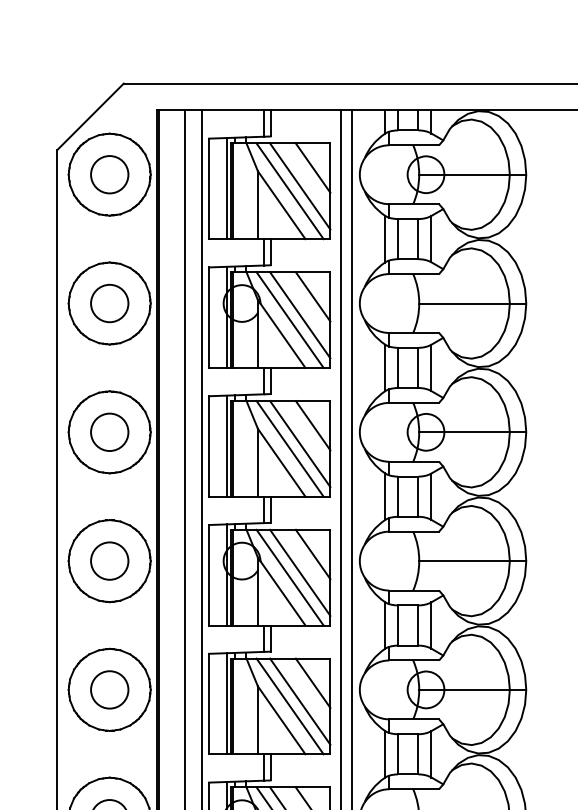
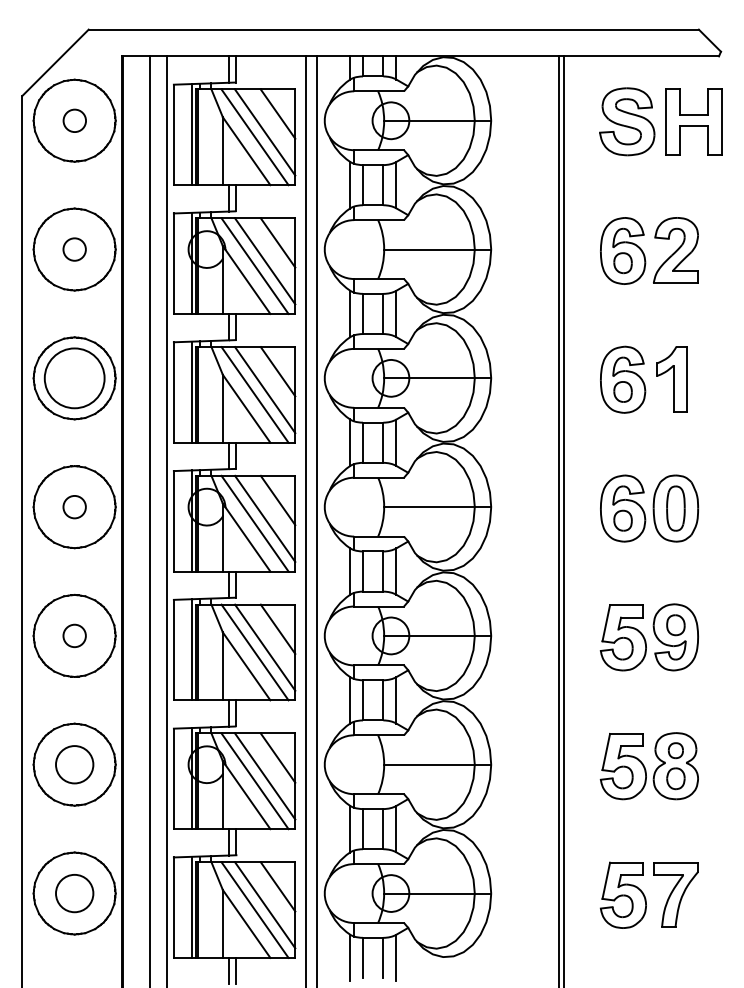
circle: (109, 174) -> (74, 120), size x0.6
circle: (109, 303) -> (74, 249), size x0.6
circle: (109, 432) -> (74, 378), size x1.6
circle: (109, 560) -> (74, 506), size x0.6
circle: (109, 689) -> (74, 635), size x0.6

